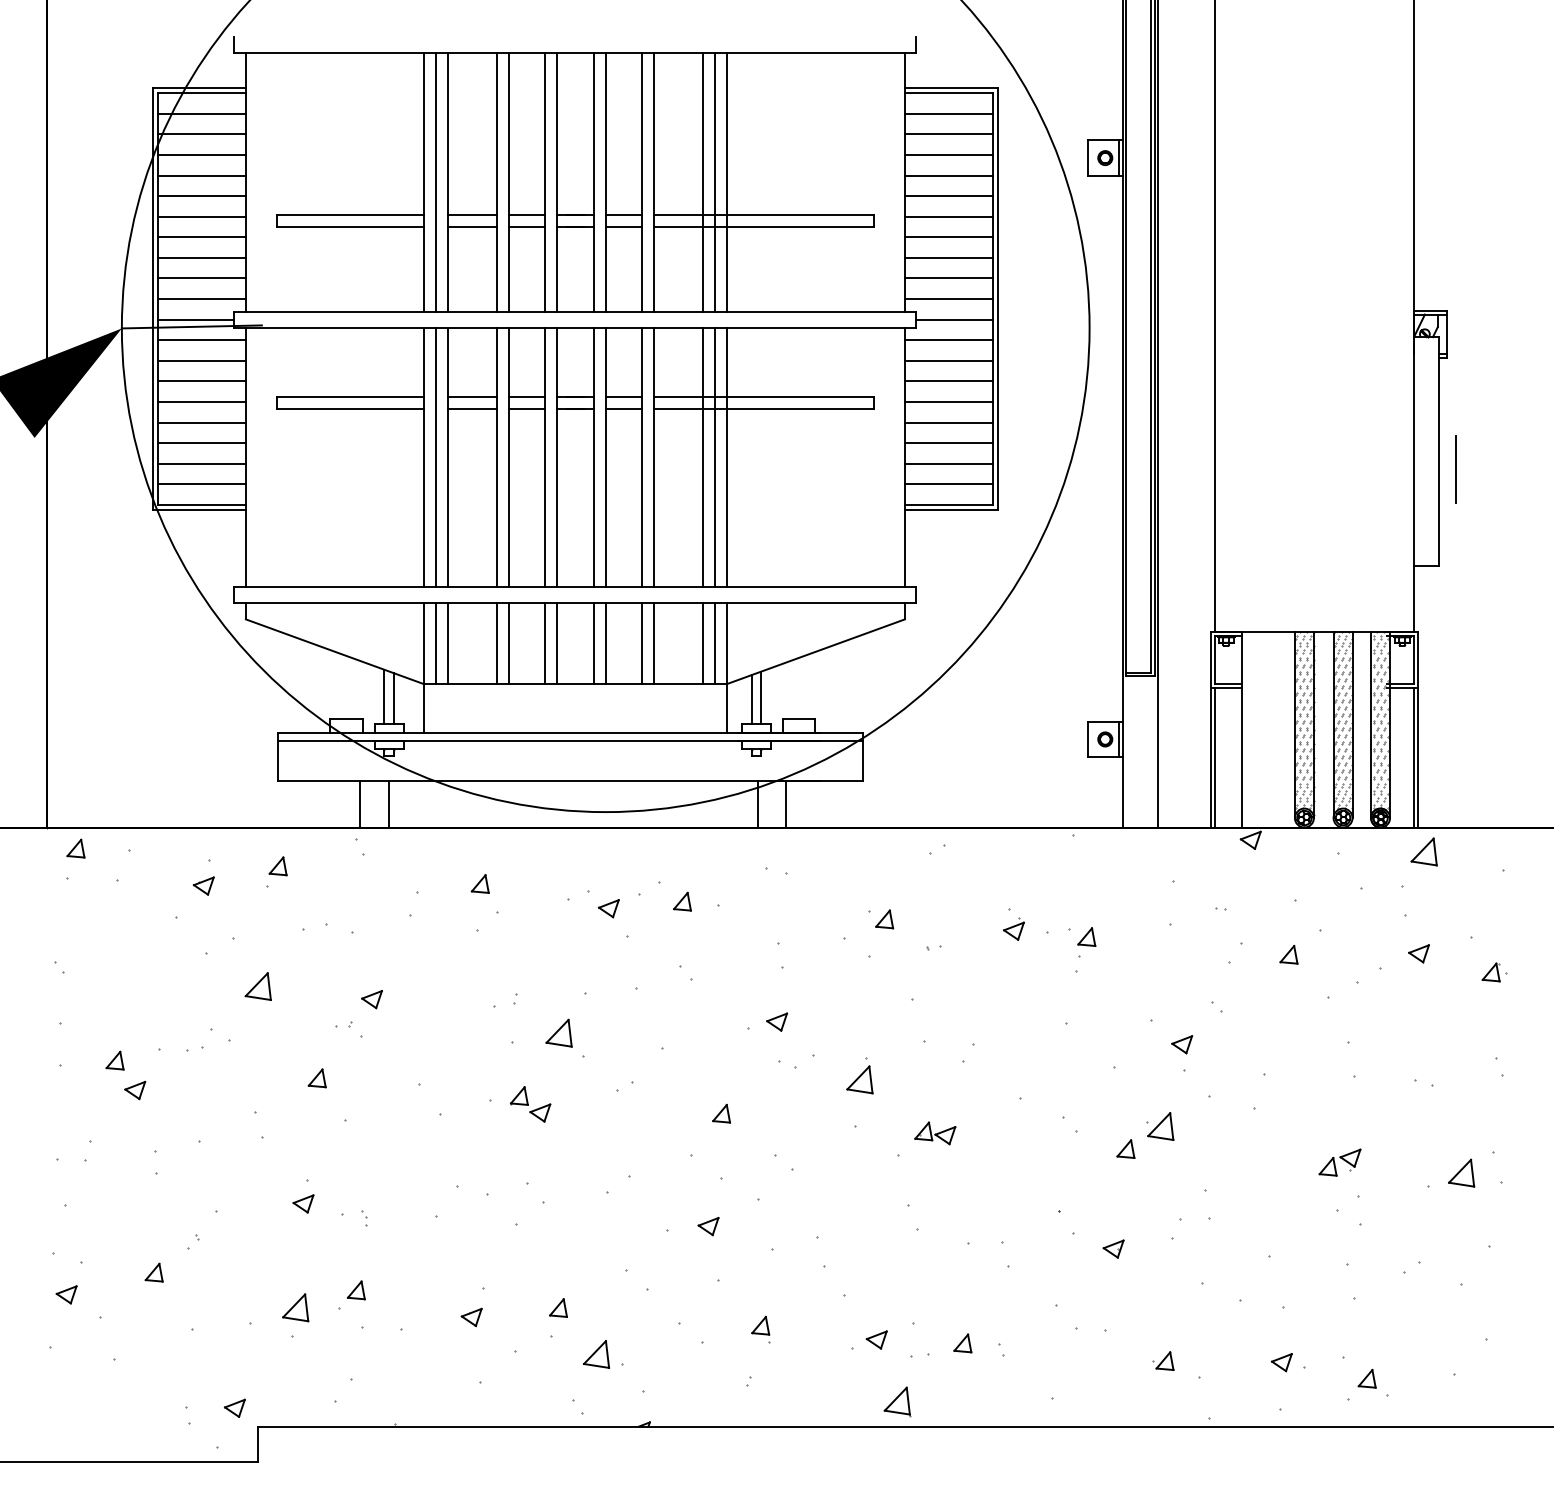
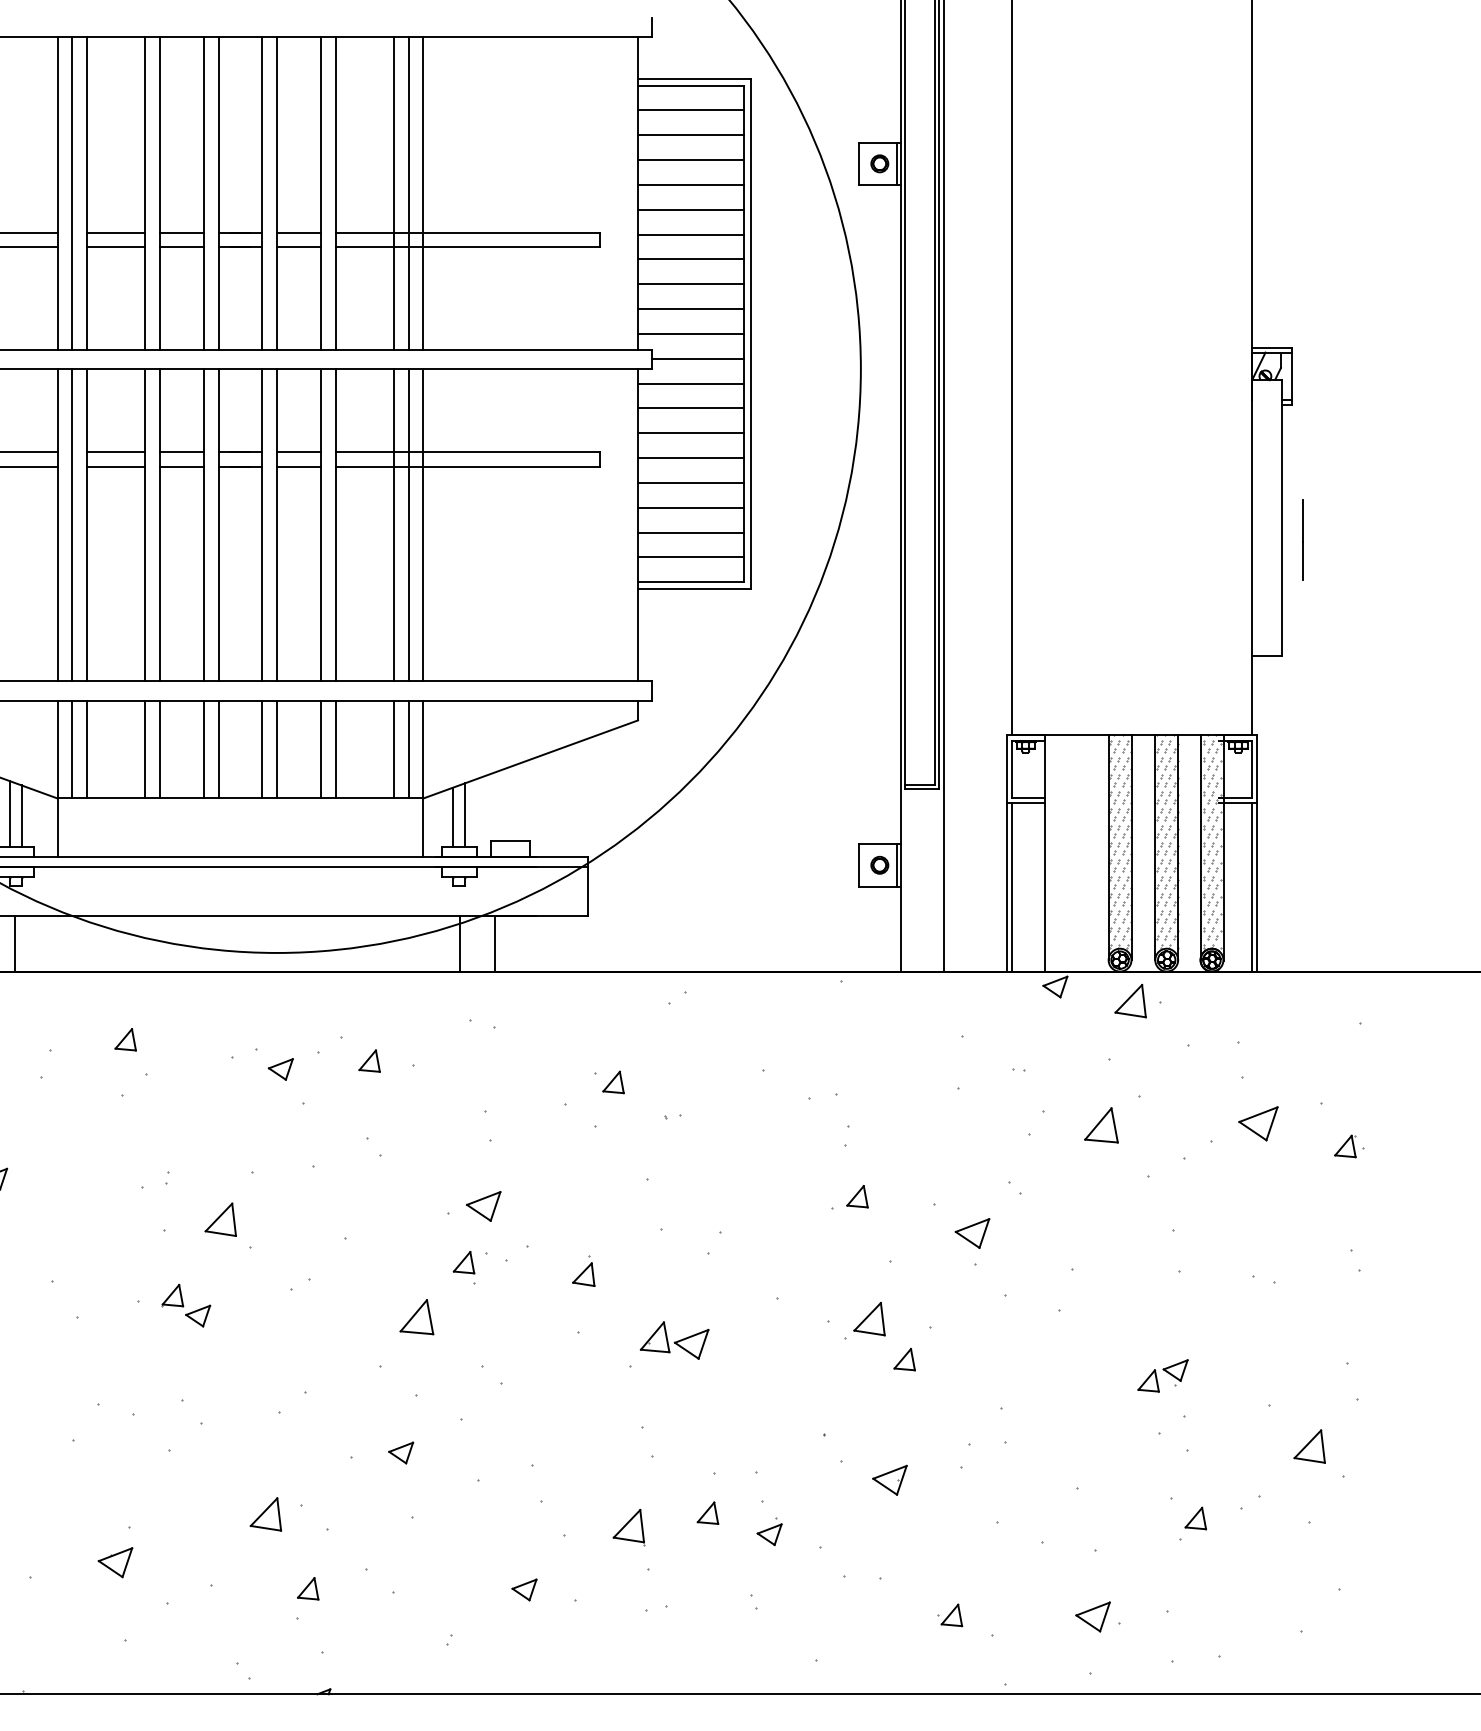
part: (1423, 851) -> (1129, 1000), moved
part: (1013, 928) -> (769, 1531), moved
part: (1086, 936) -> (857, 1195), moved
part: (1418, 953) -> (1257, 1123), size x1.6
part: (1288, 954) -> (1100, 1124), size x1.6
part: (777, 1021) -> (484, 1205), size x1.4
part: (1182, 1044) -> (972, 1233), size x1.4
part: (859, 1075) -> (583, 1270), size x0.7
part: (721, 1113) -> (416, 1316), size x1.6
part: (1160, 1126) -> (869, 1319), moved
part: (935, 1133) -> (674, 1340), size x1.4
part: (1461, 1172) -> (1309, 1445), moved
part: (1113, 1248) -> (889, 1479), size x1.4
part: (558, 1307) -> (308, 1588), moved
part: (471, 1317) -> (115, 1562), size x1.4
part: (760, 1329) -> (463, 1267), moved
part: (876, 1339) -> (524, 1589), moved
part: (962, 1343) -> (707, 1513), moved
part: (596, 1354) -> (265, 1514), moved
part: (1281, 1362) -> (1092, 1617), size x1.4
part: (1366, 1378) -> (1195, 1518), moved
part: (897, 1401) -> (629, 1526), moved

